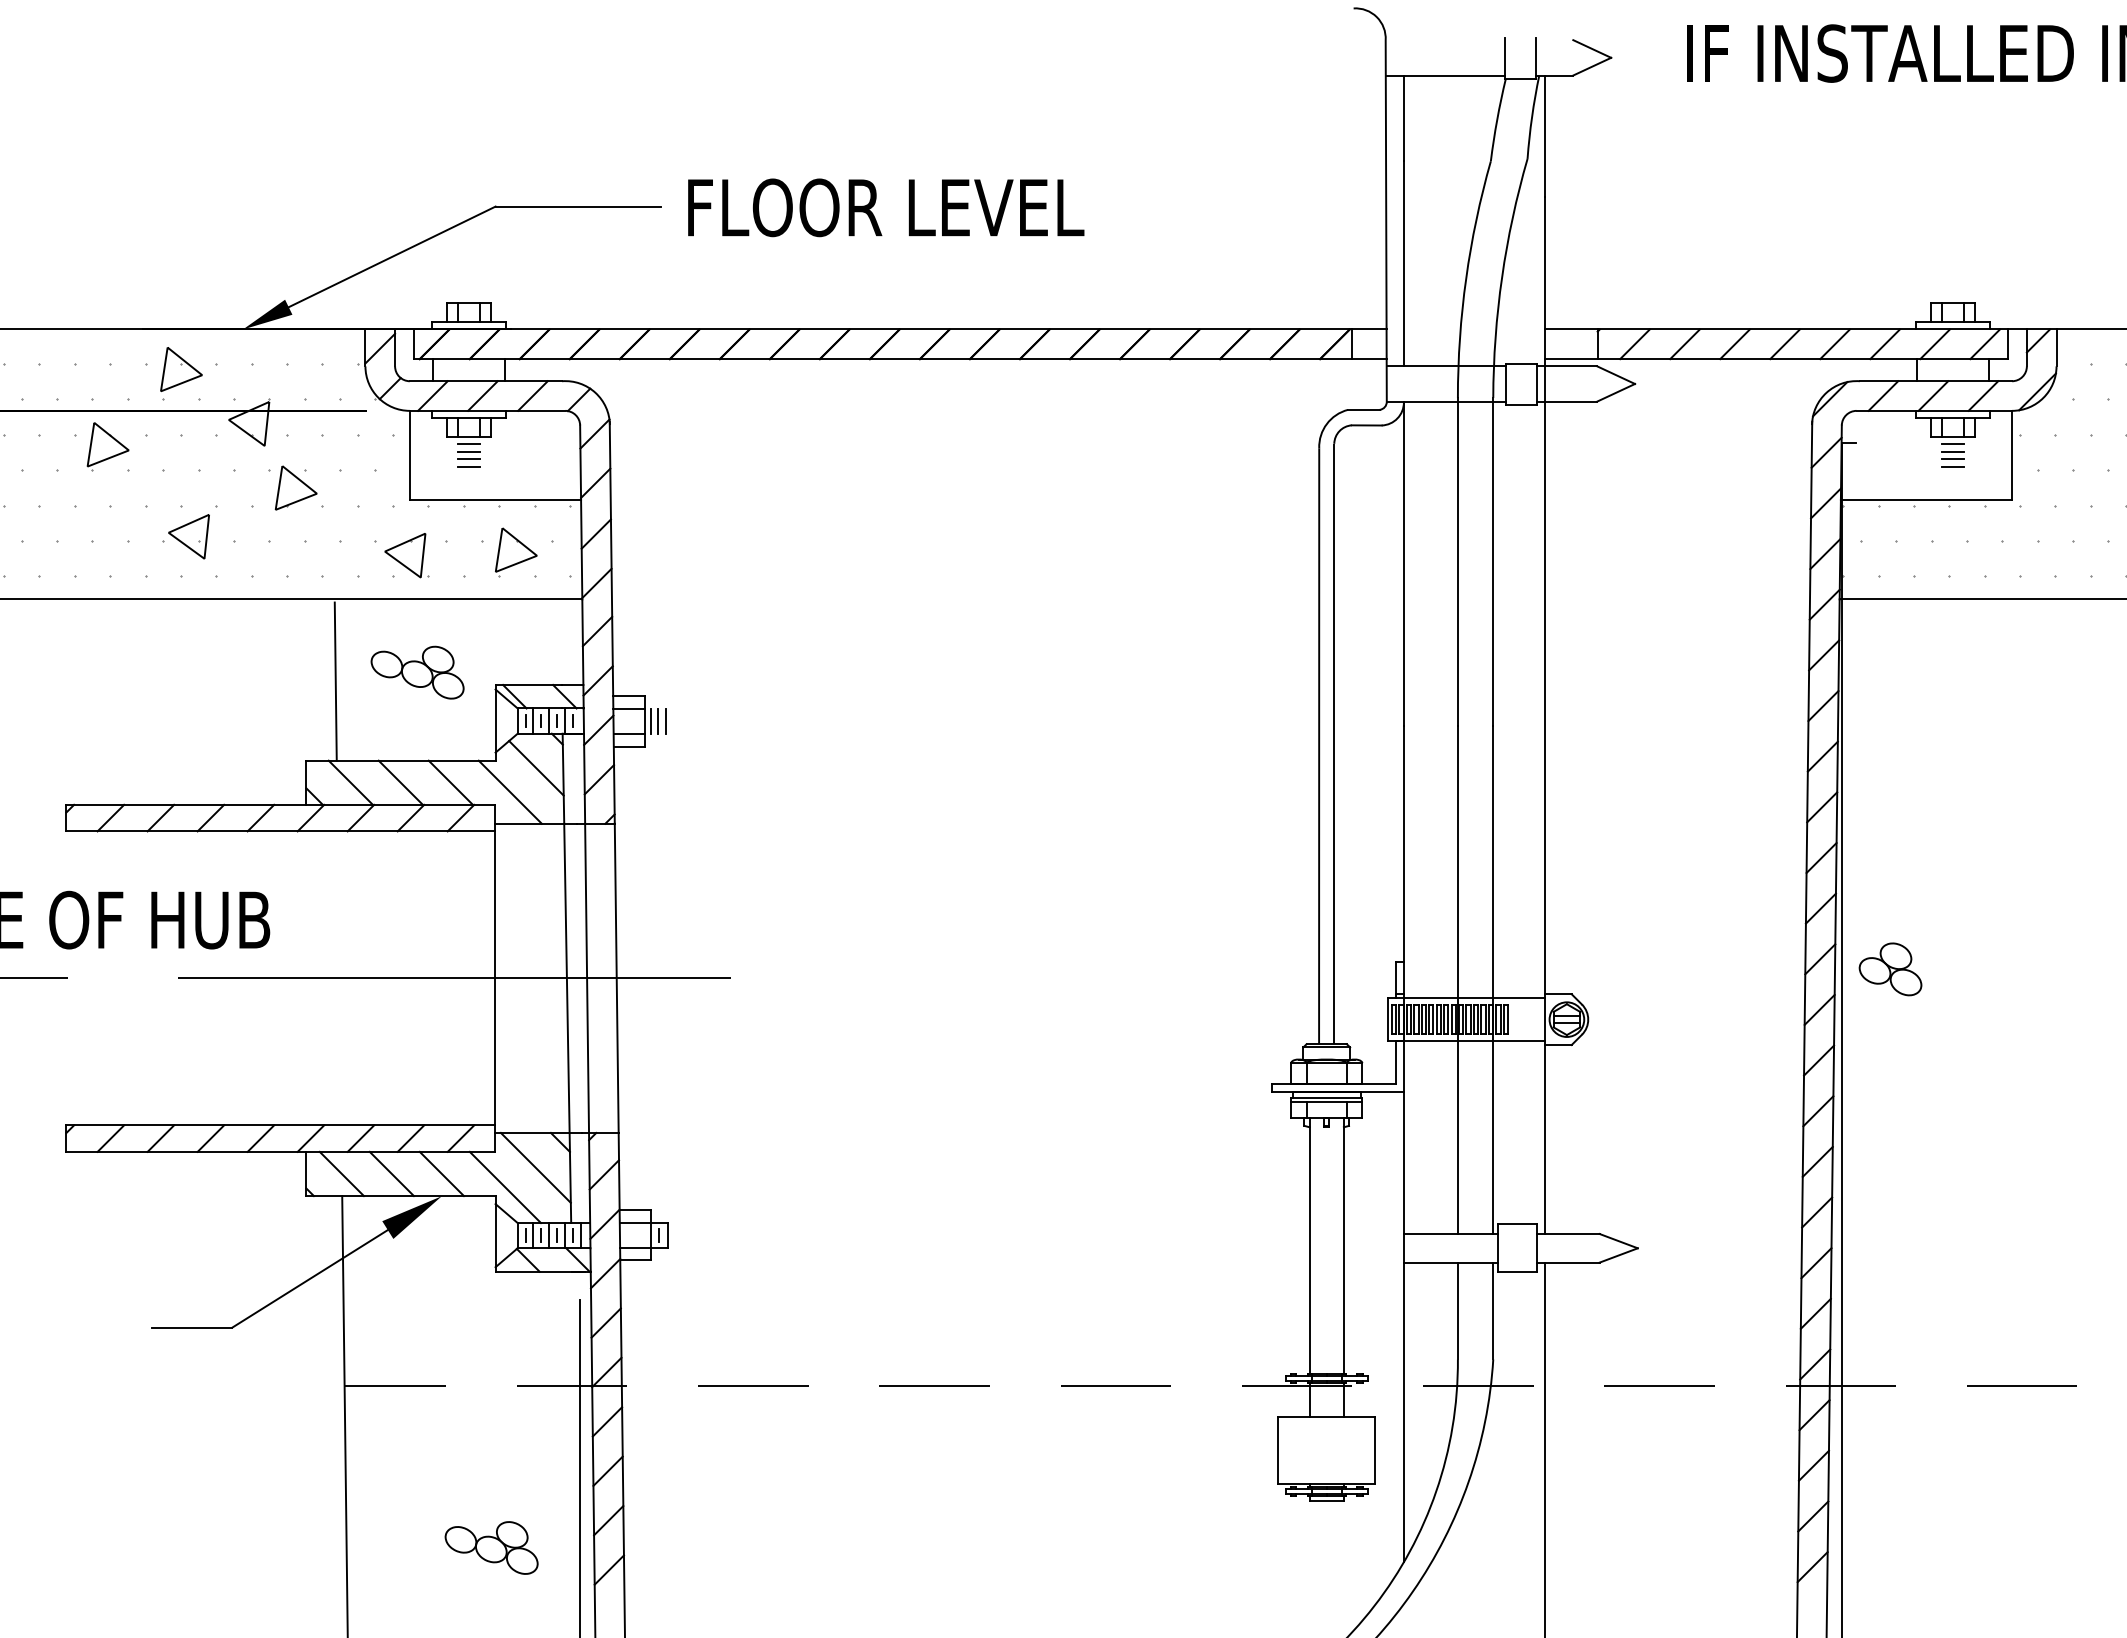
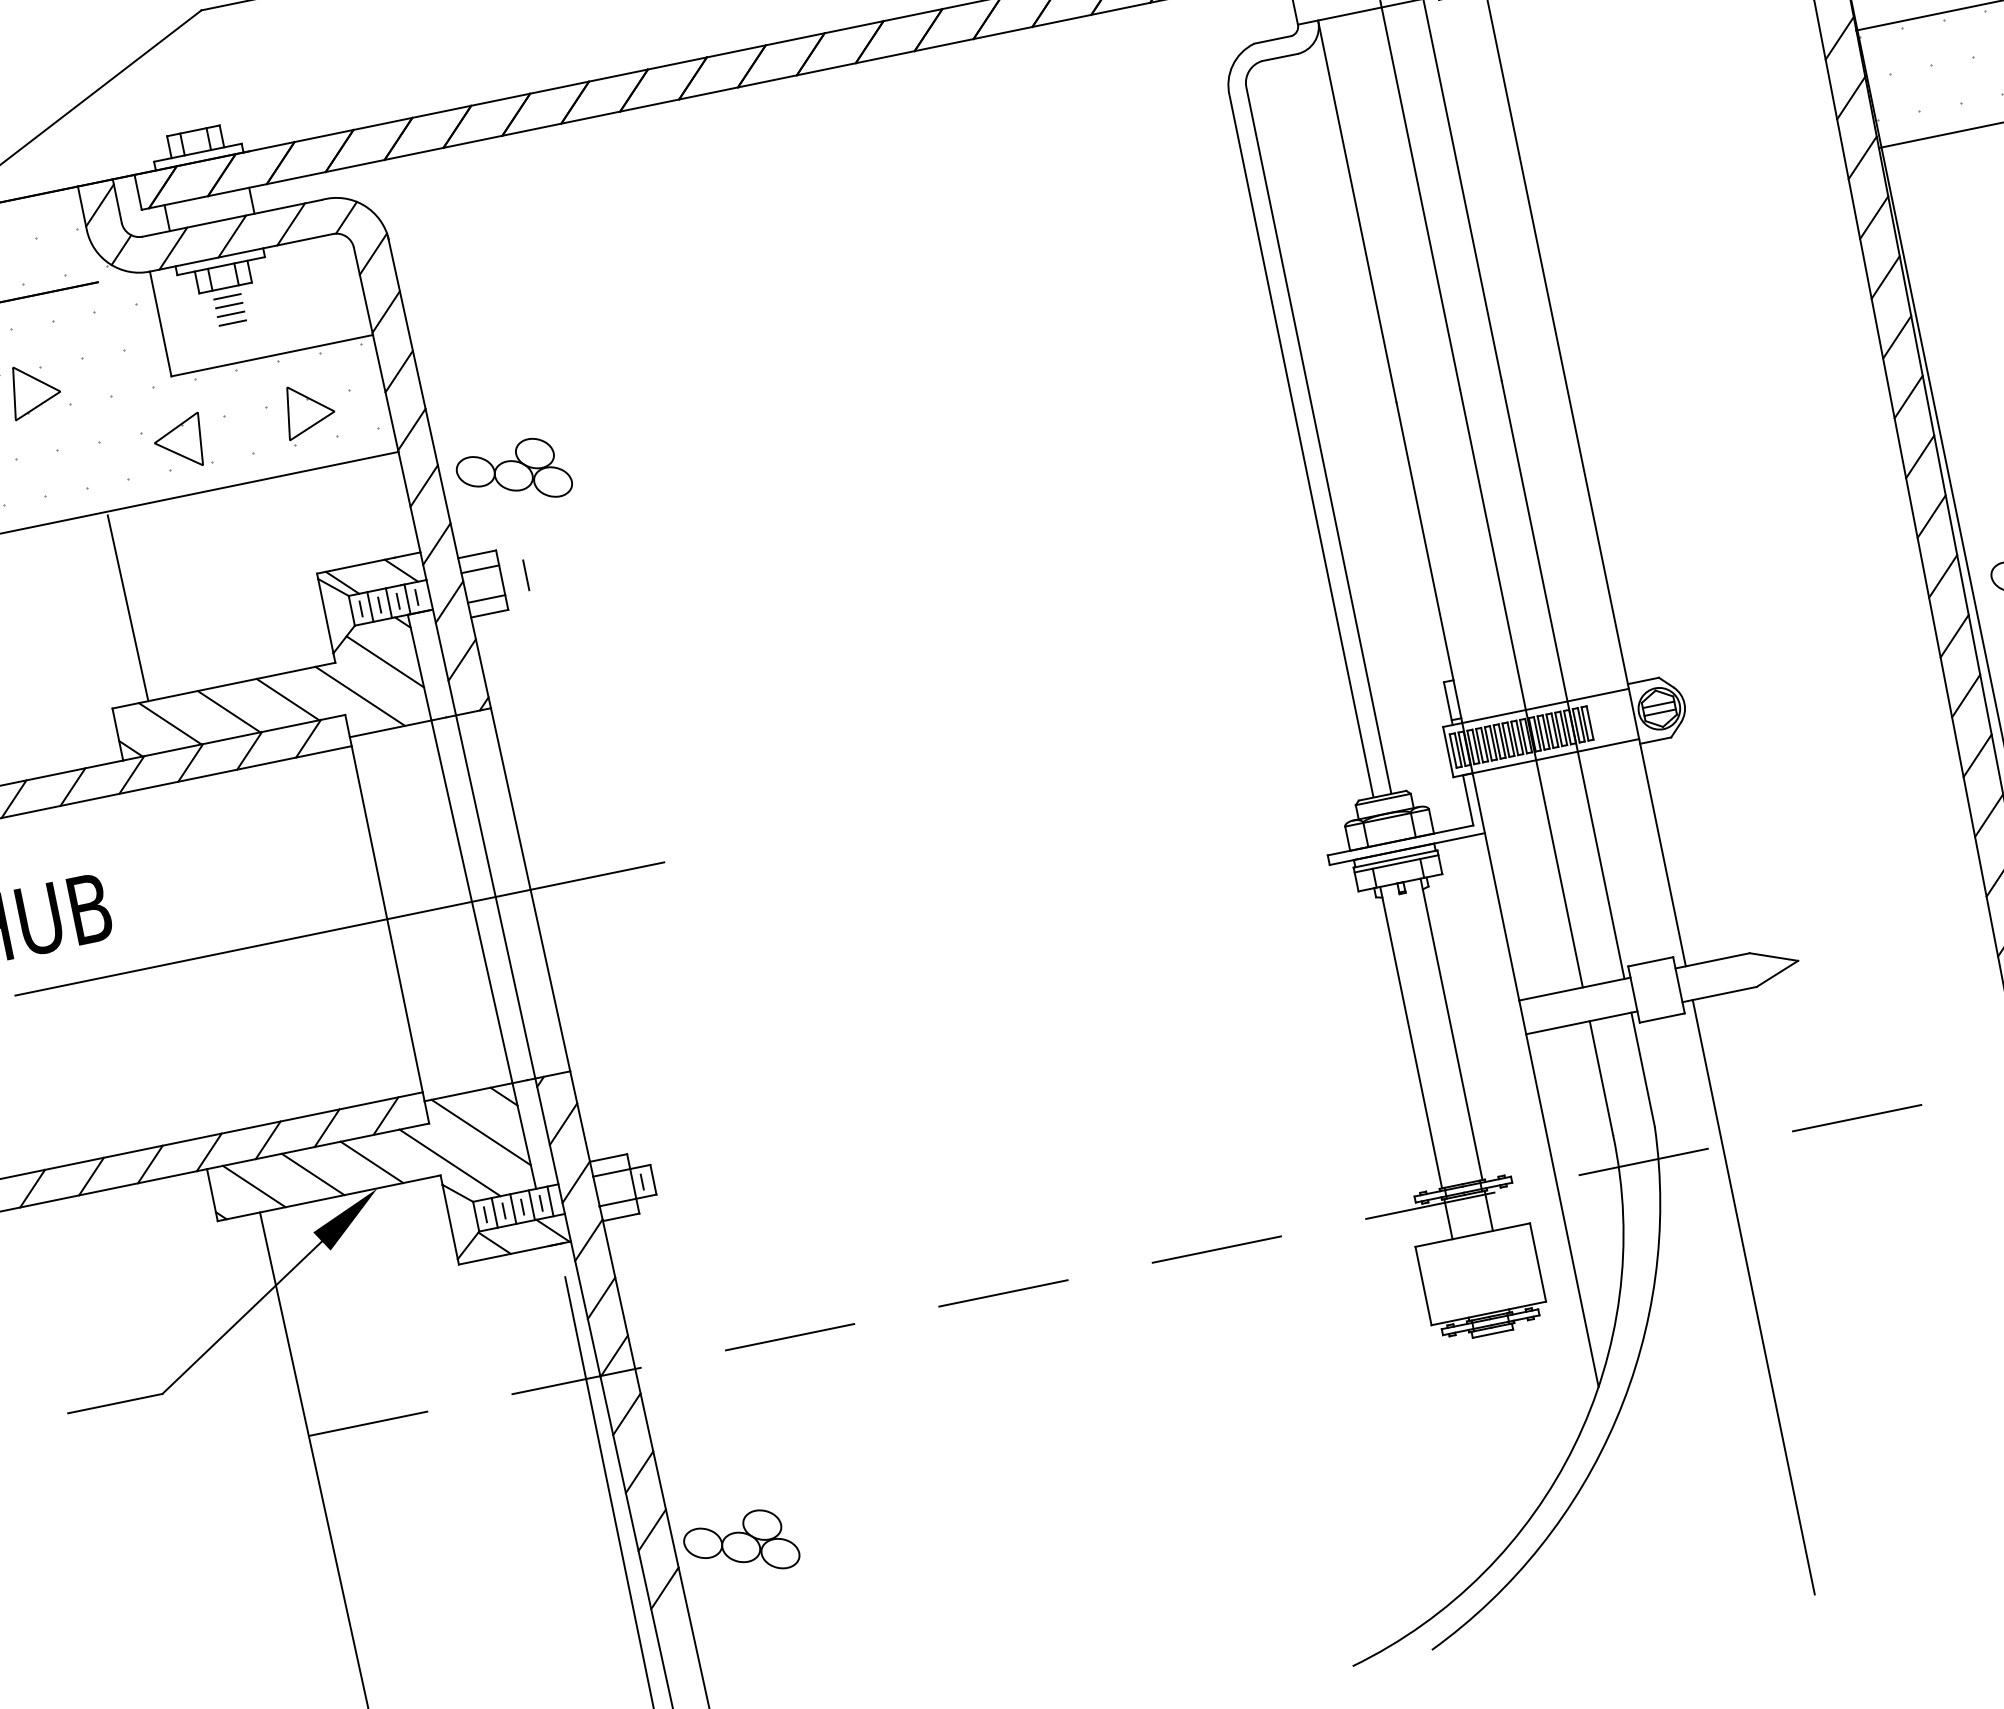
part: (417, 672) -> (513, 473), moved
line: (650, 720) -> (508, 578), removed
line: (658, 720) -> (517, 576), removed
part: (491, 1547) -> (740, 1545), moved

